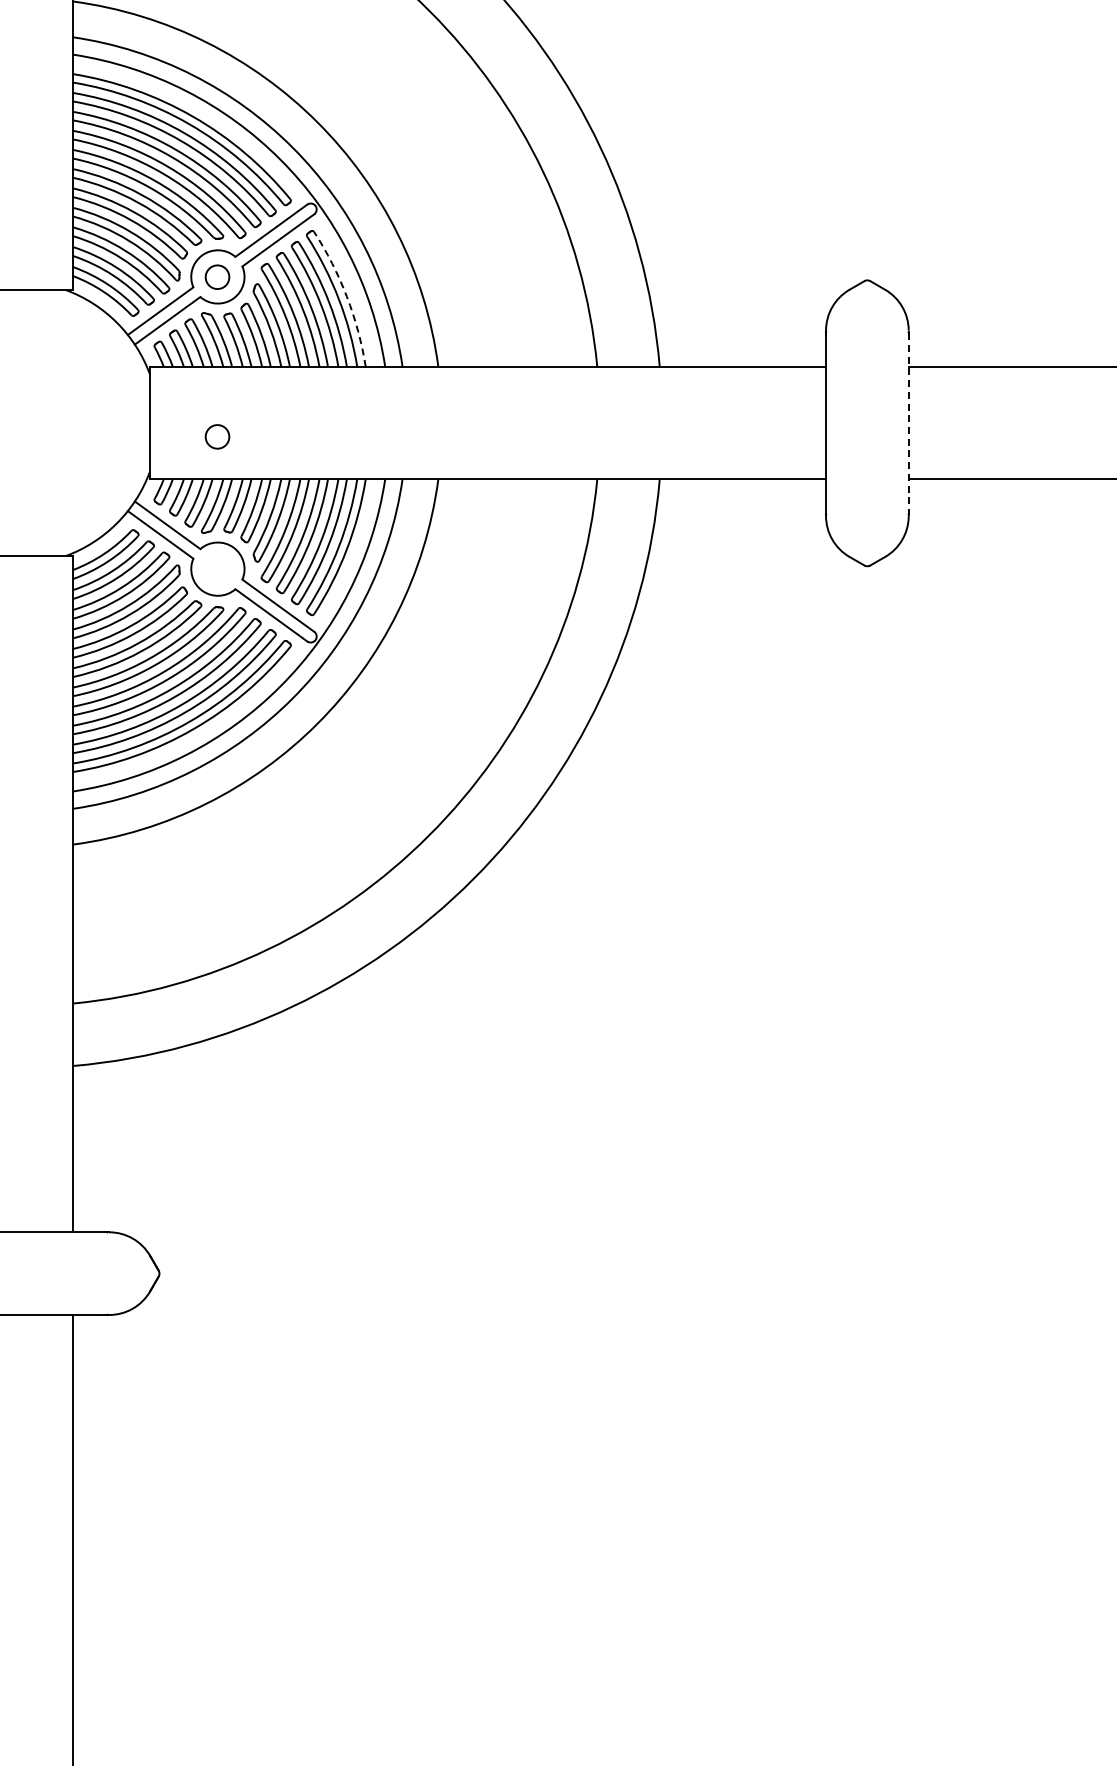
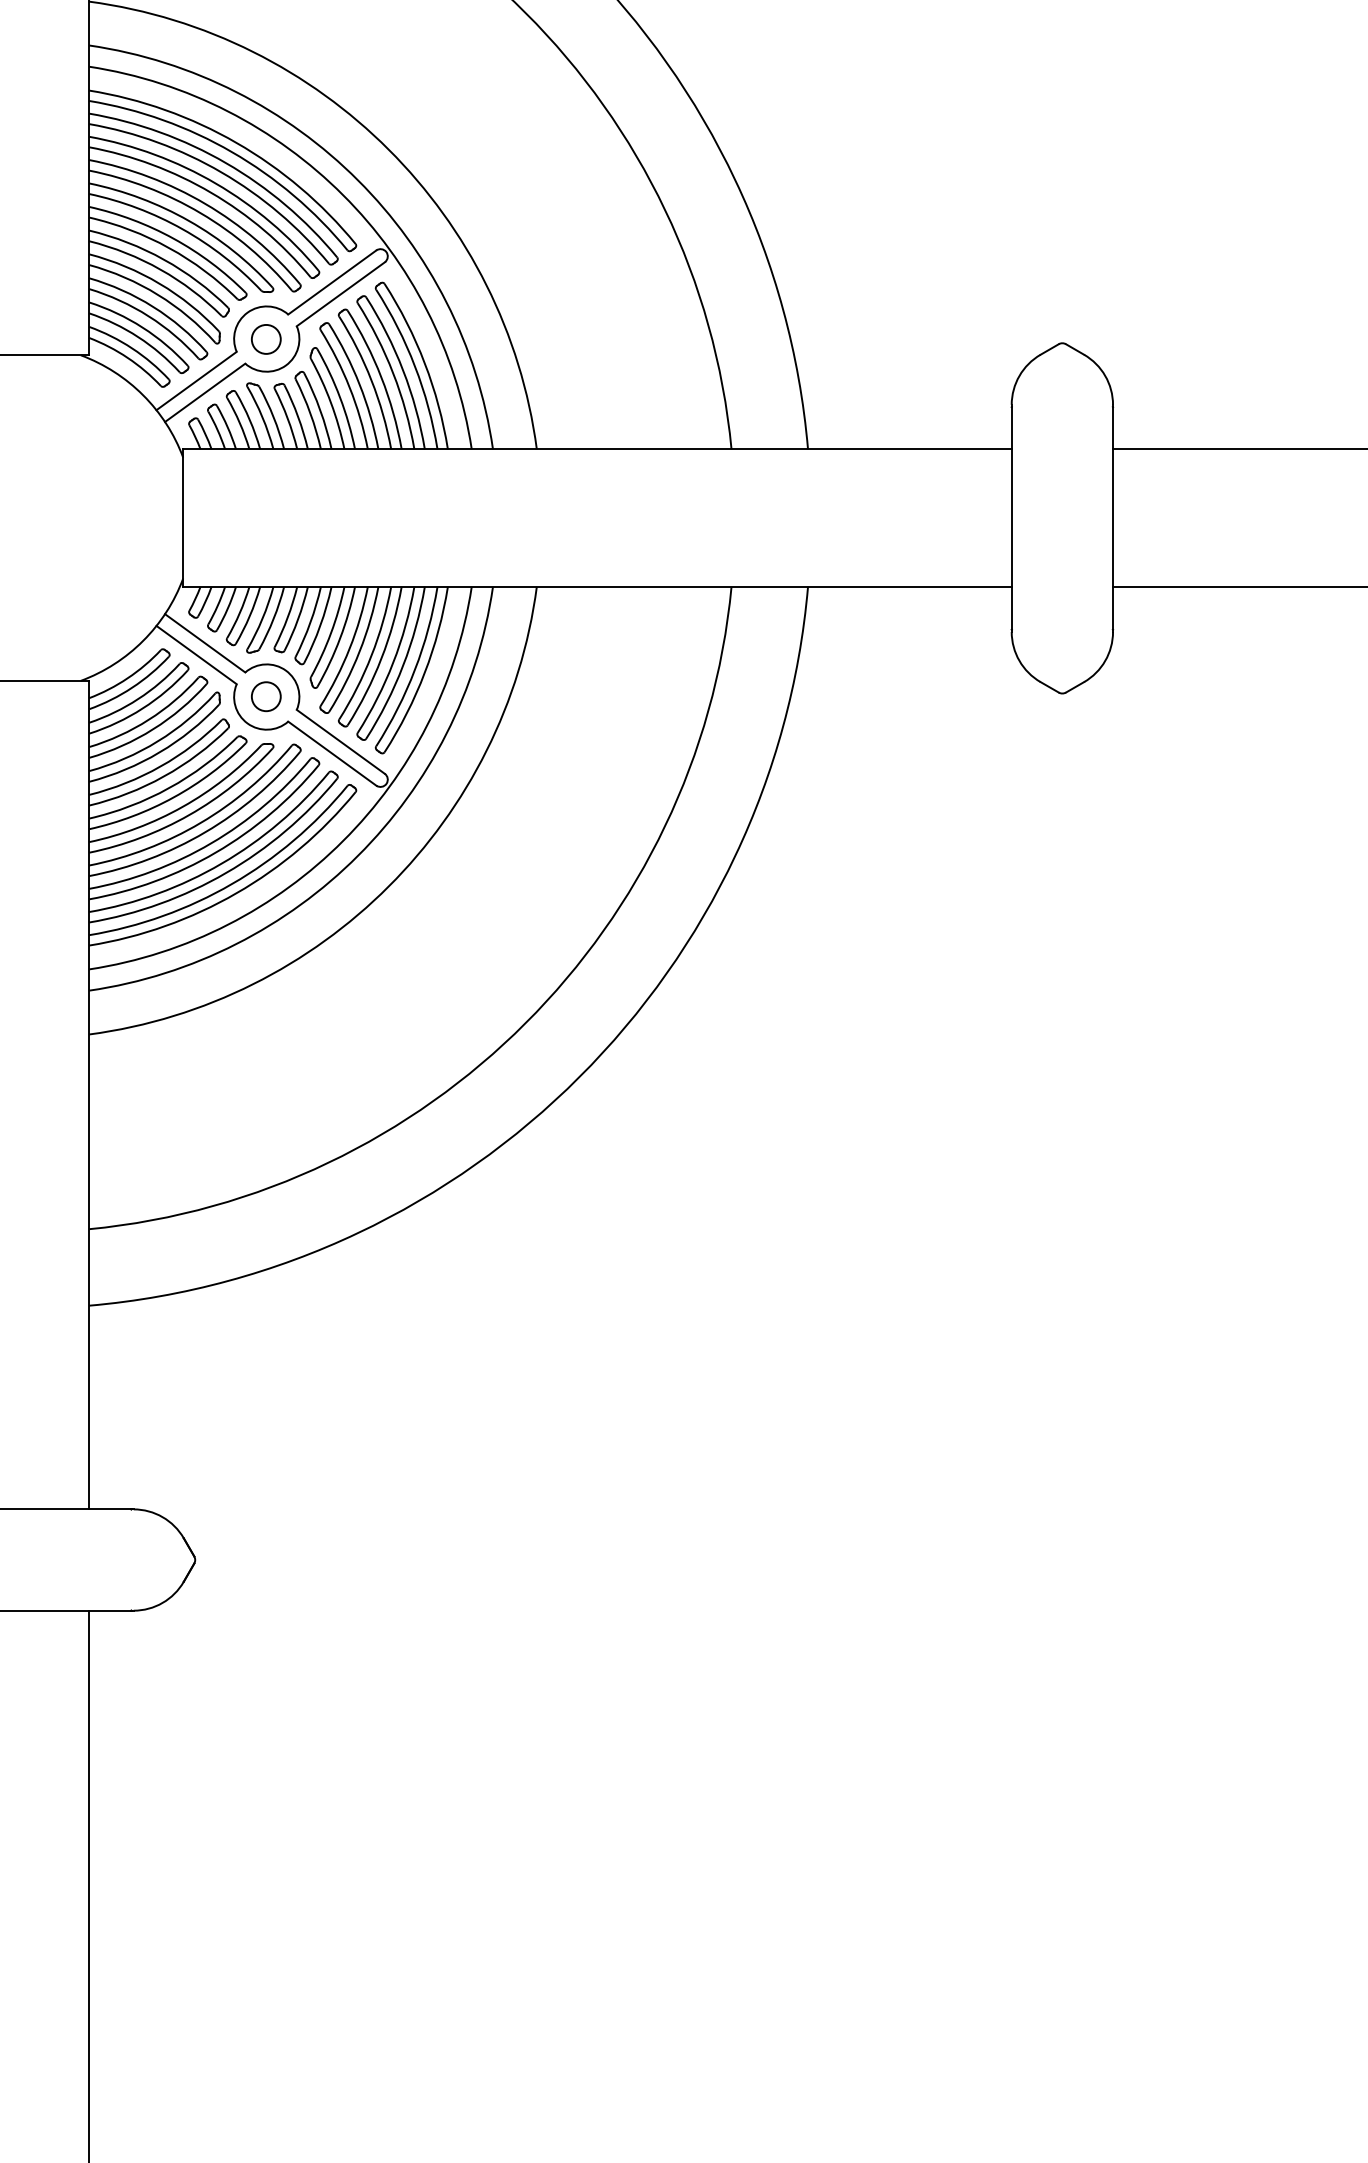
arc: (346, 296) -> (424, 363), dashed -> solid
line: (908, 423) -> (1112, 518), dashed -> solid
circle: (217, 436) -> (266, 696), moved

